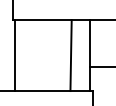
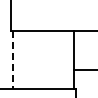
line: (15, 55) -> (13, 60), solid -> dashed
line: (70, 55) -> (57, 60), removed

